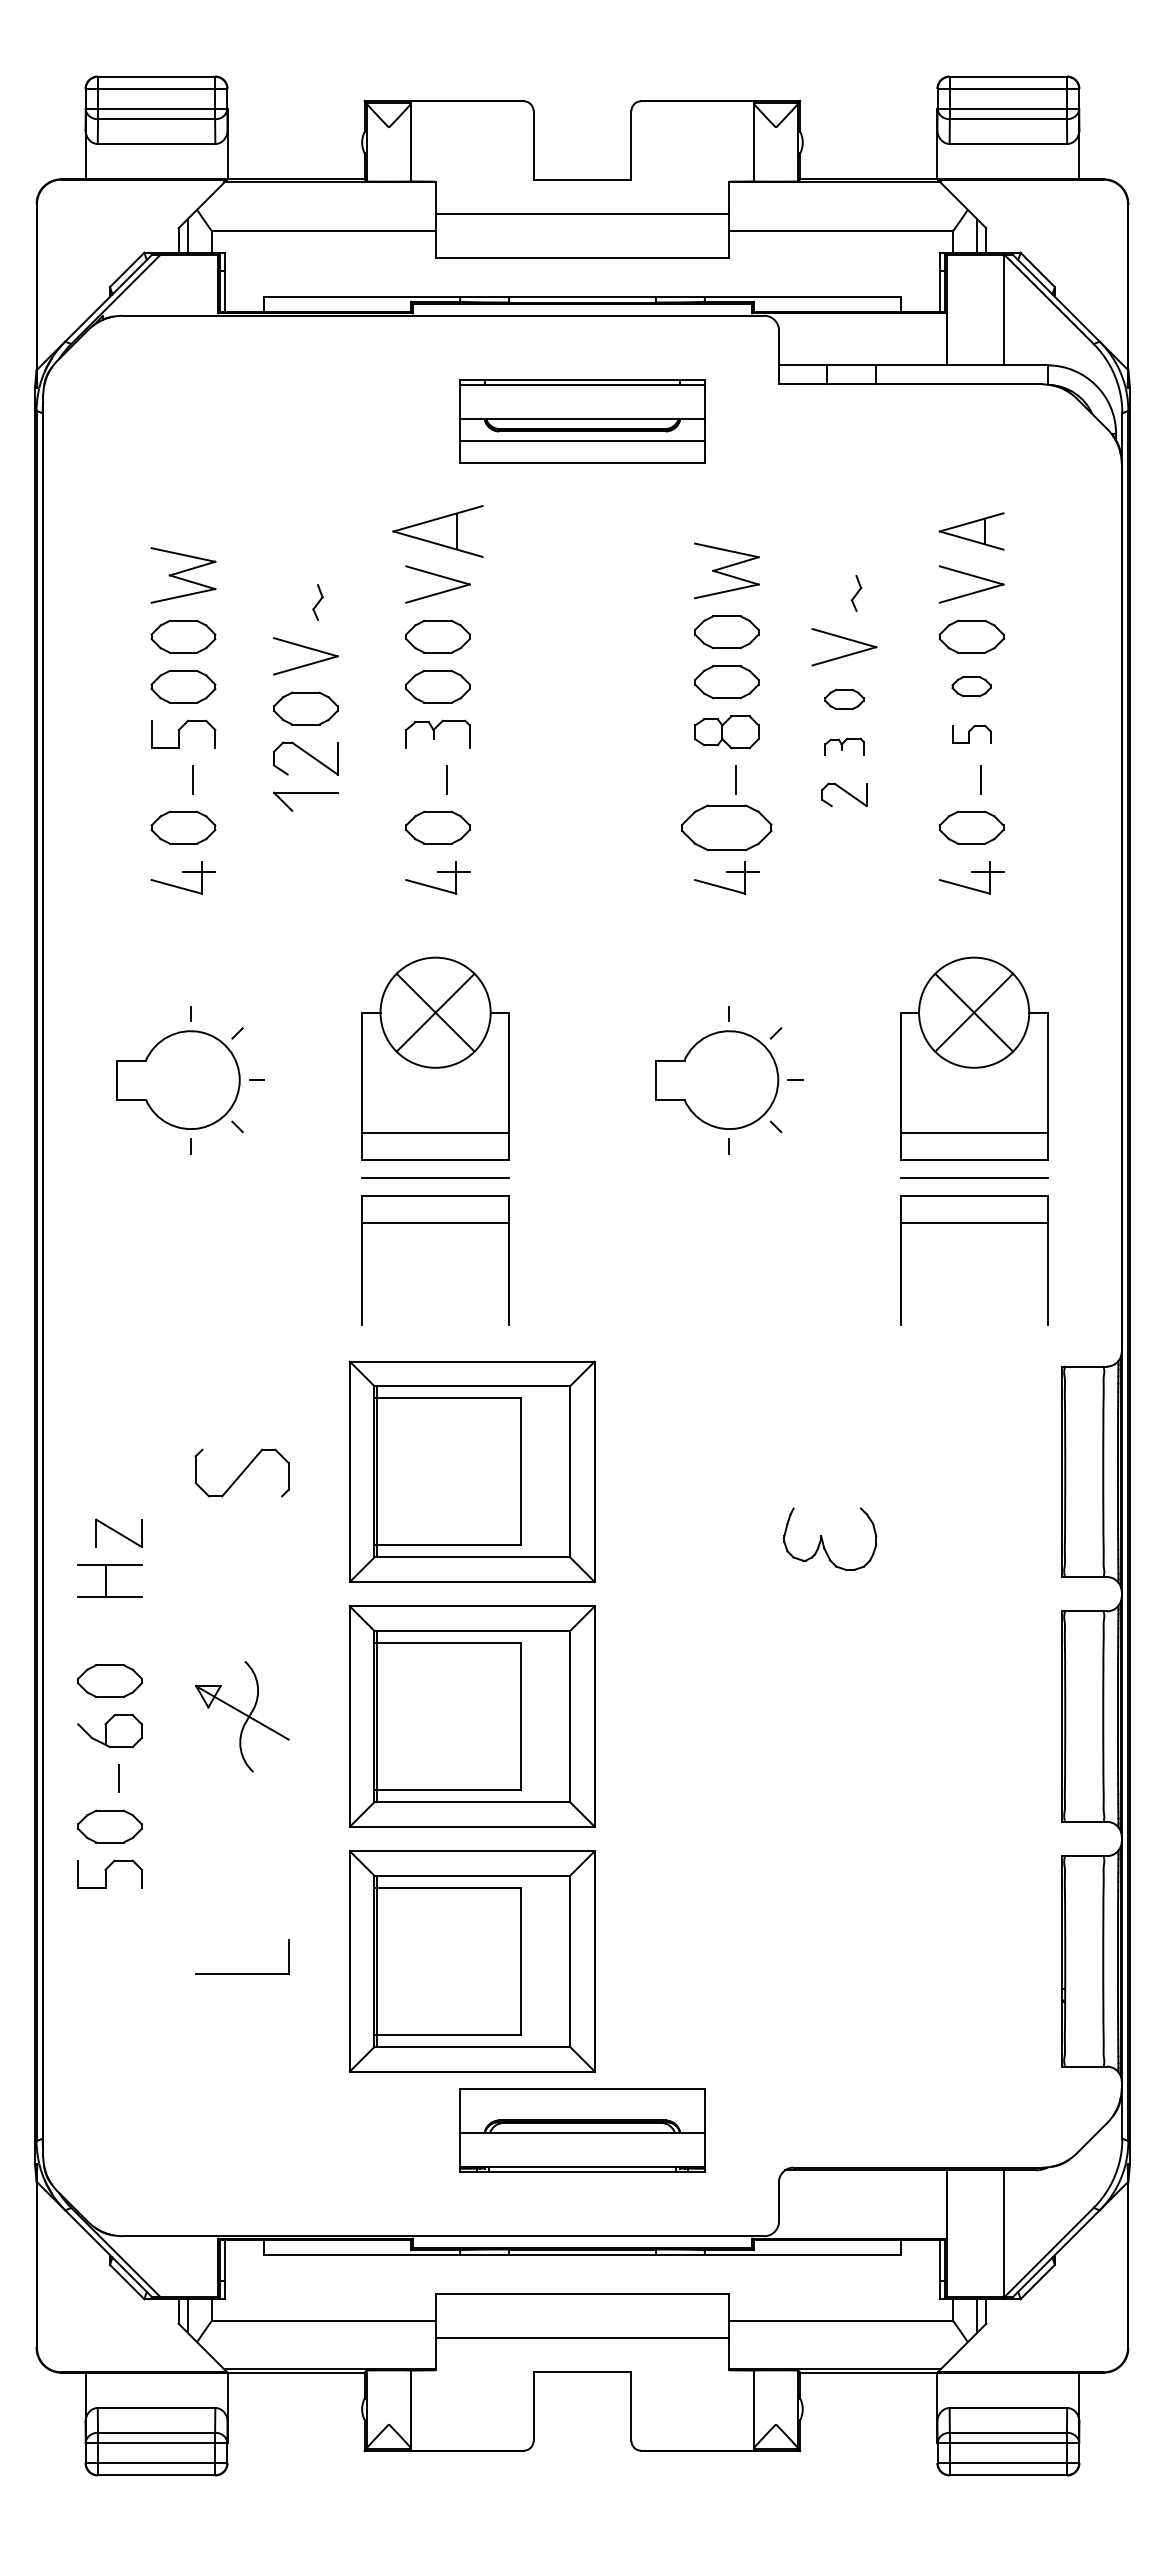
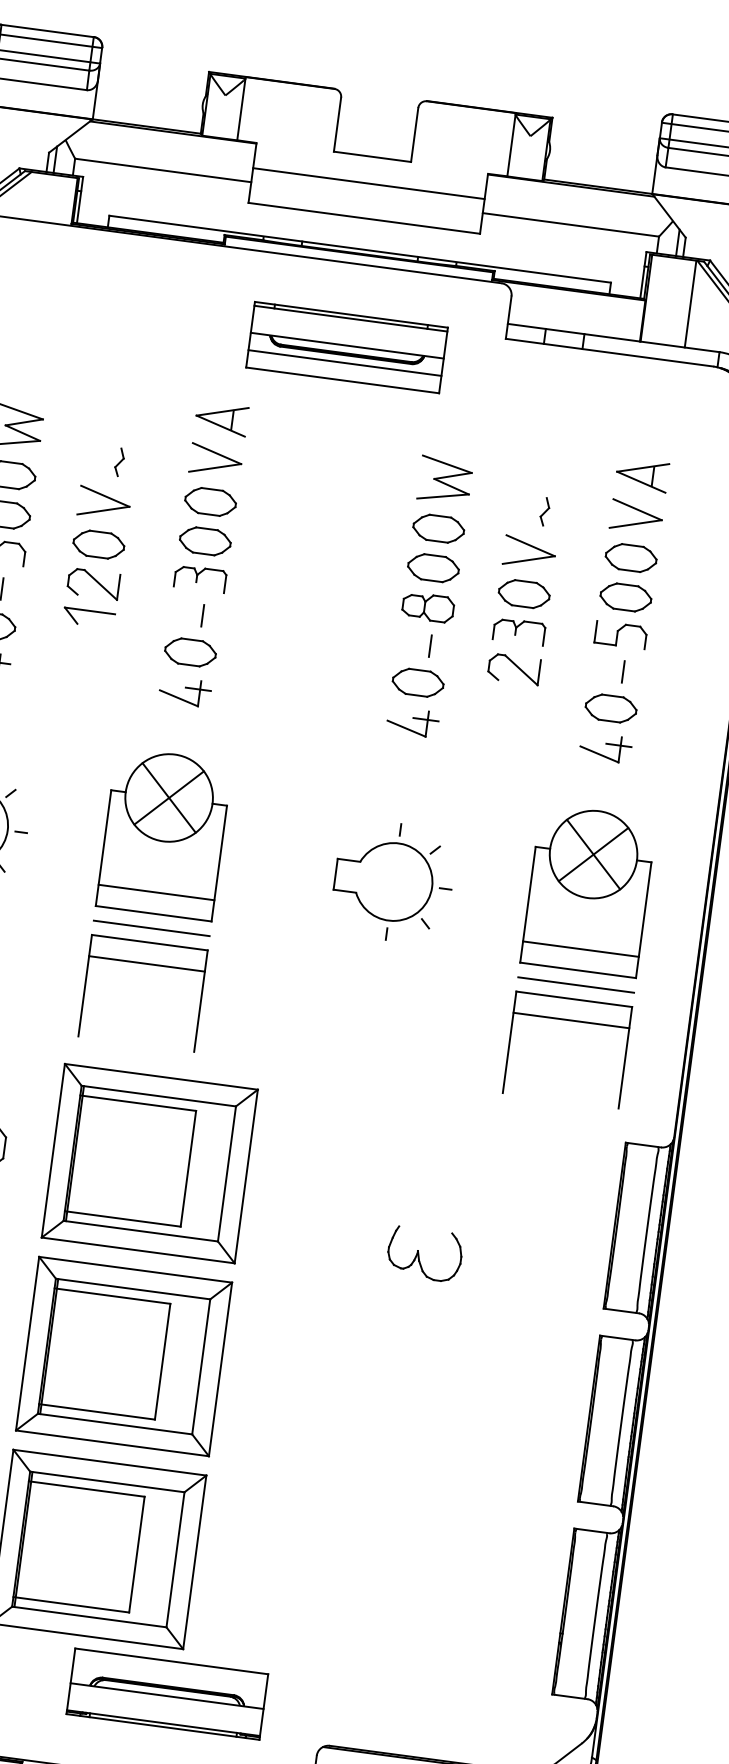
part: (437, 531) -> (221, 418), size x0.71
part: (971, 686) -> (625, 597), size x1.67
part: (844, 699) -> (524, 594), size x1.67
part: (971, 733) -> (620, 634), size x1.67
part: (844, 746) -> (519, 631), size x1.67
part: (844, 794) -> (514, 668), size x1.43
part: (726, 827) -> (417, 682), size x0.71

